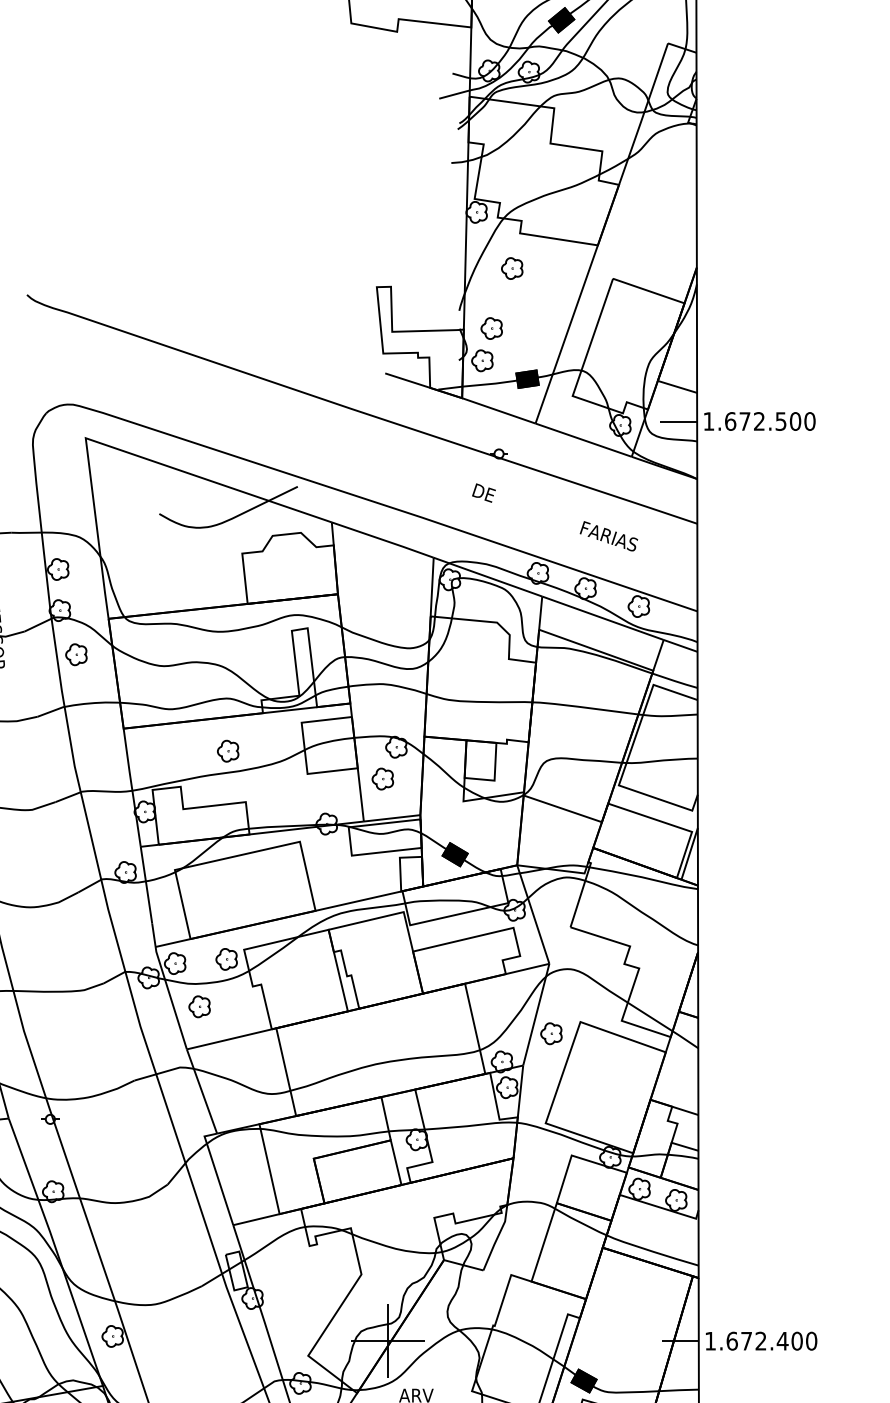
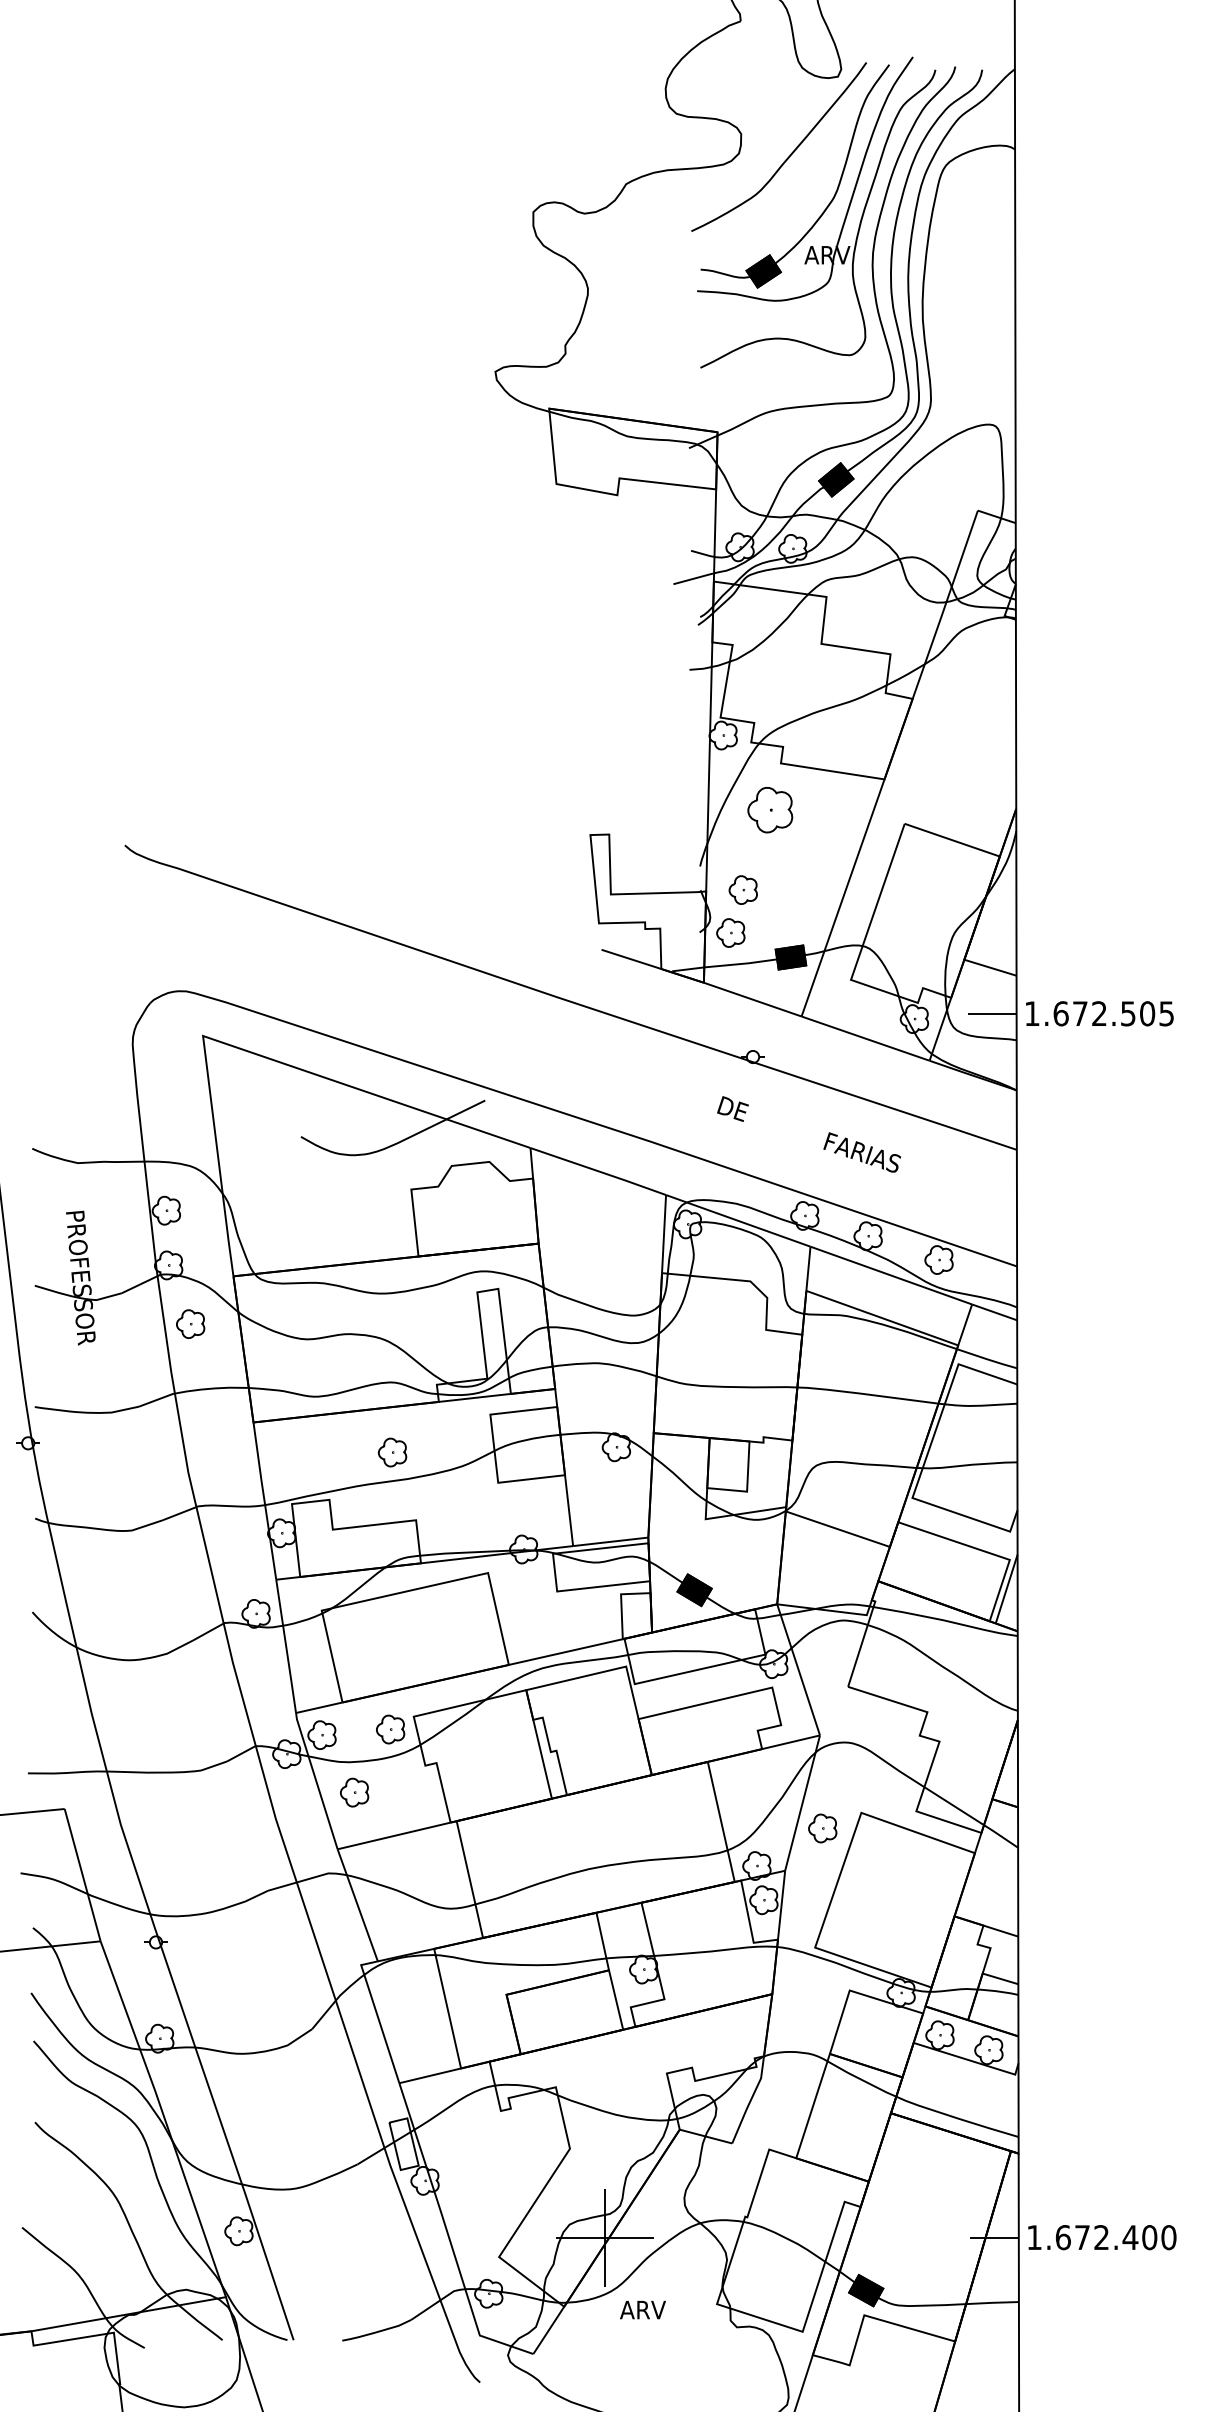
part: (512, 268) -> (770, 810), size x1.6
text: (809, 421) -> (1166, 1013), 1.672.500 -> 1.672.505
text: (608, 536) -> (861, 1152), moved
part: (382, 779) -> (597, 1489), removed

